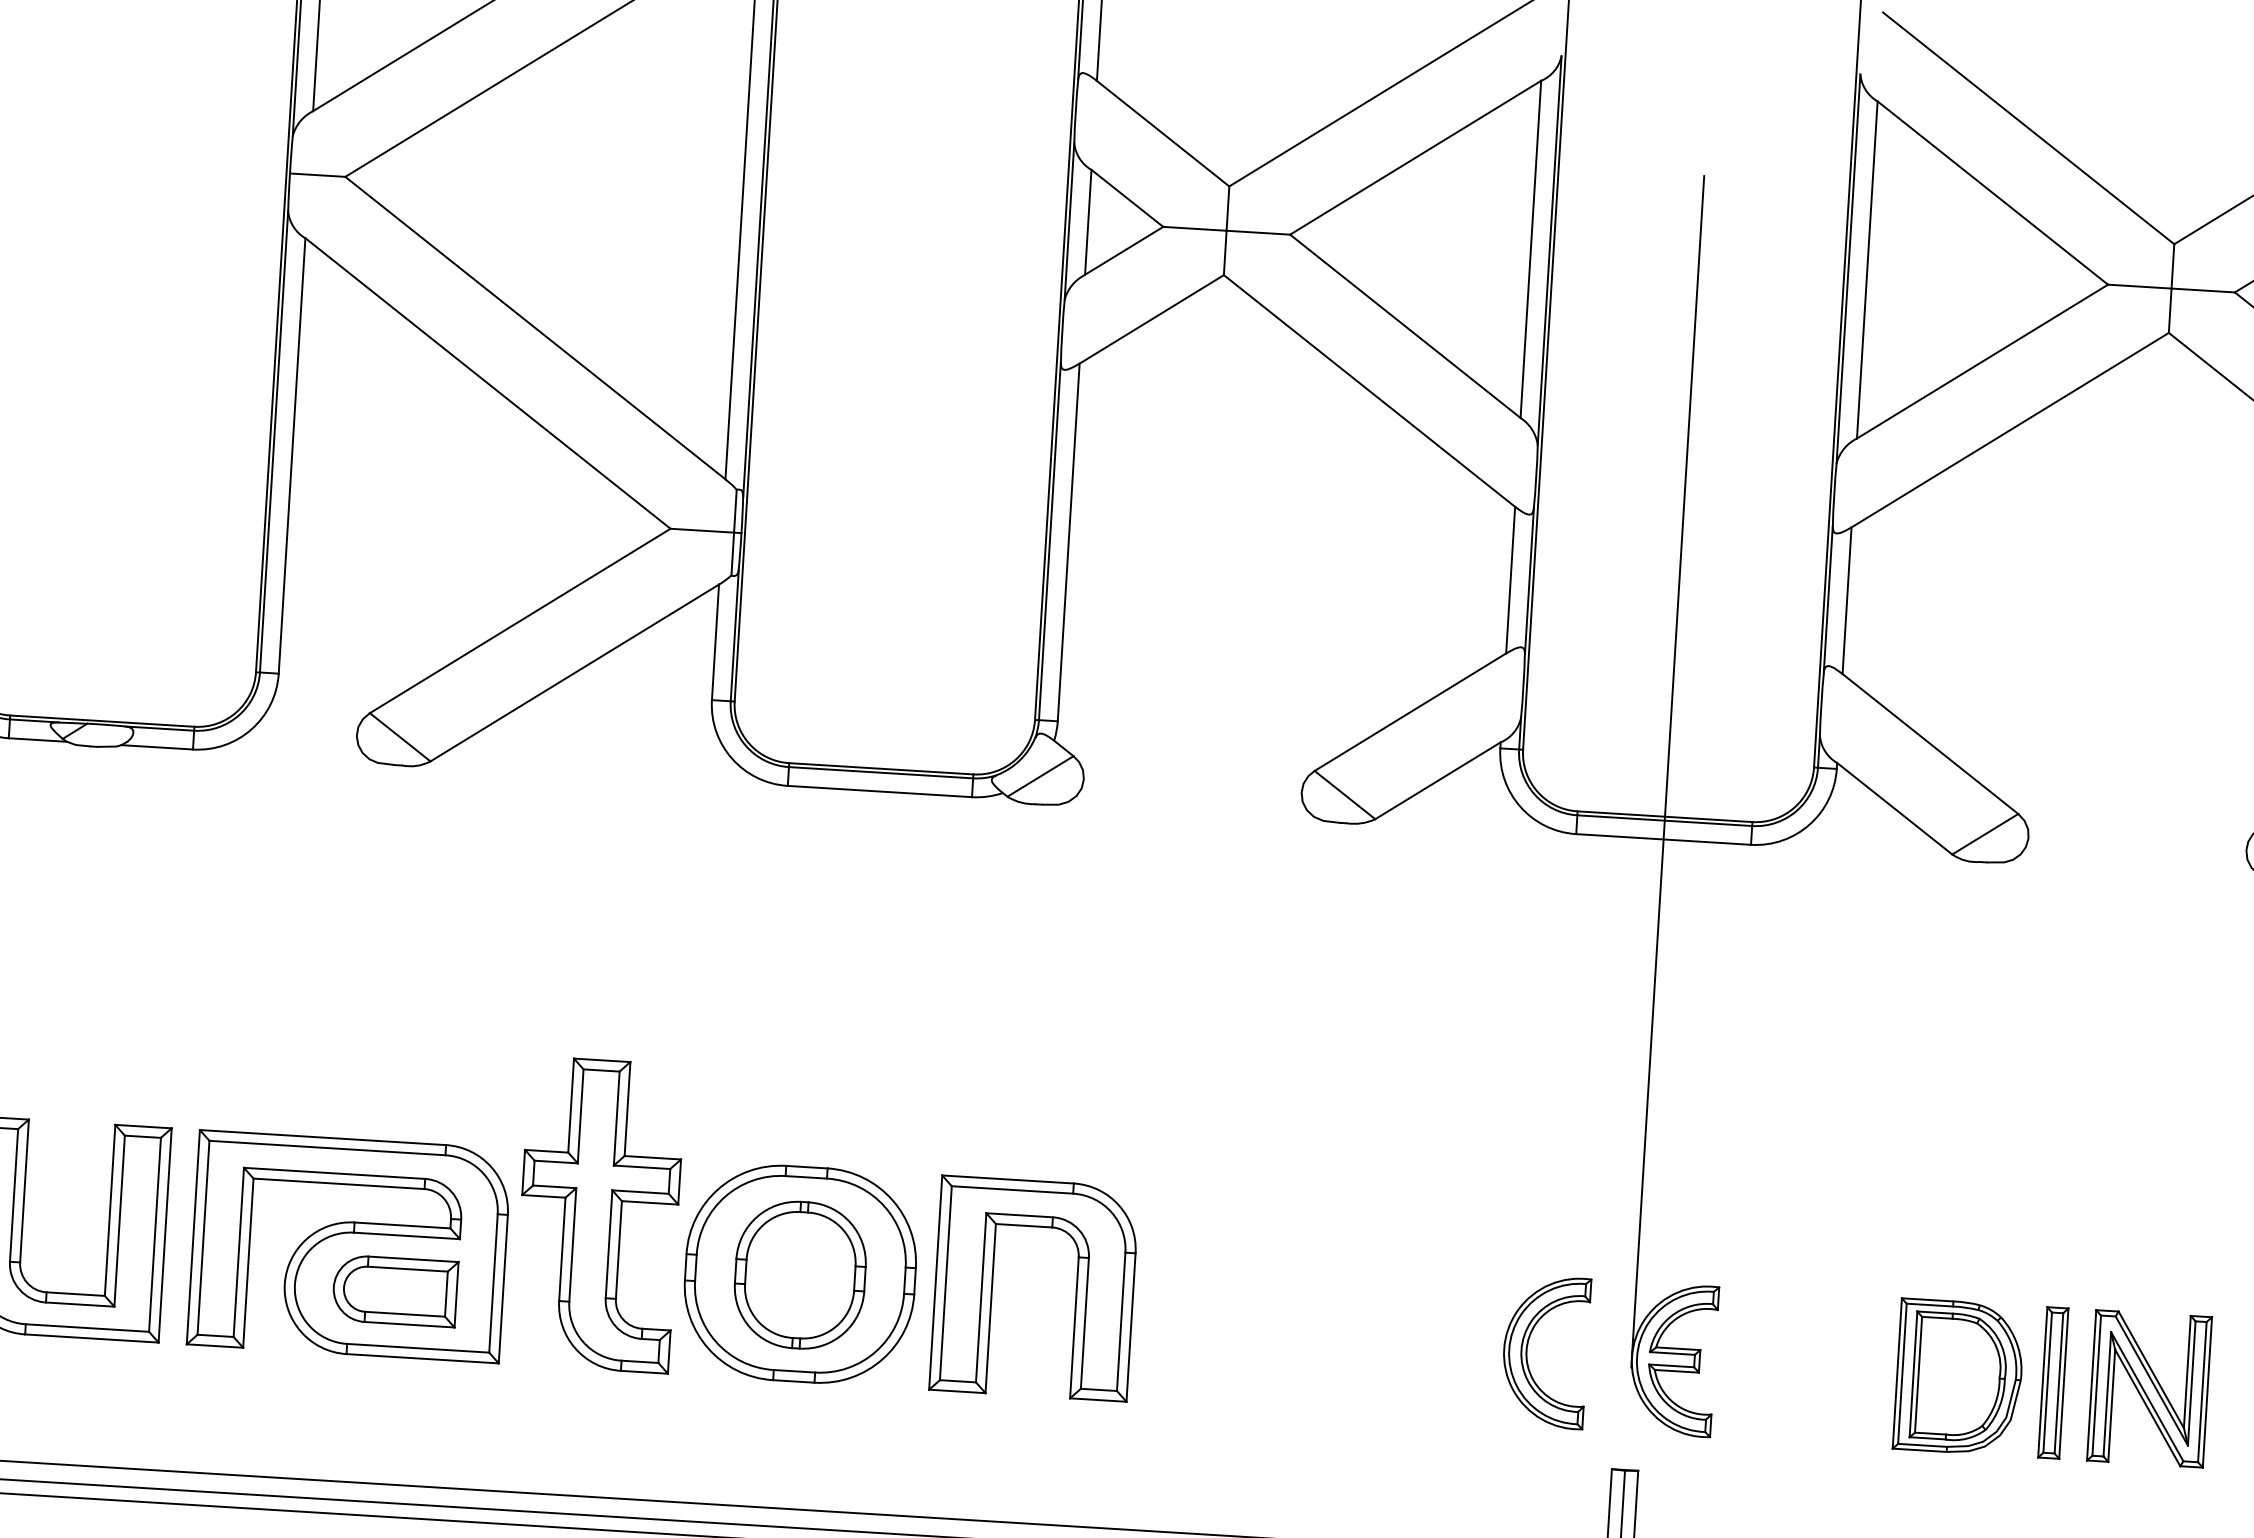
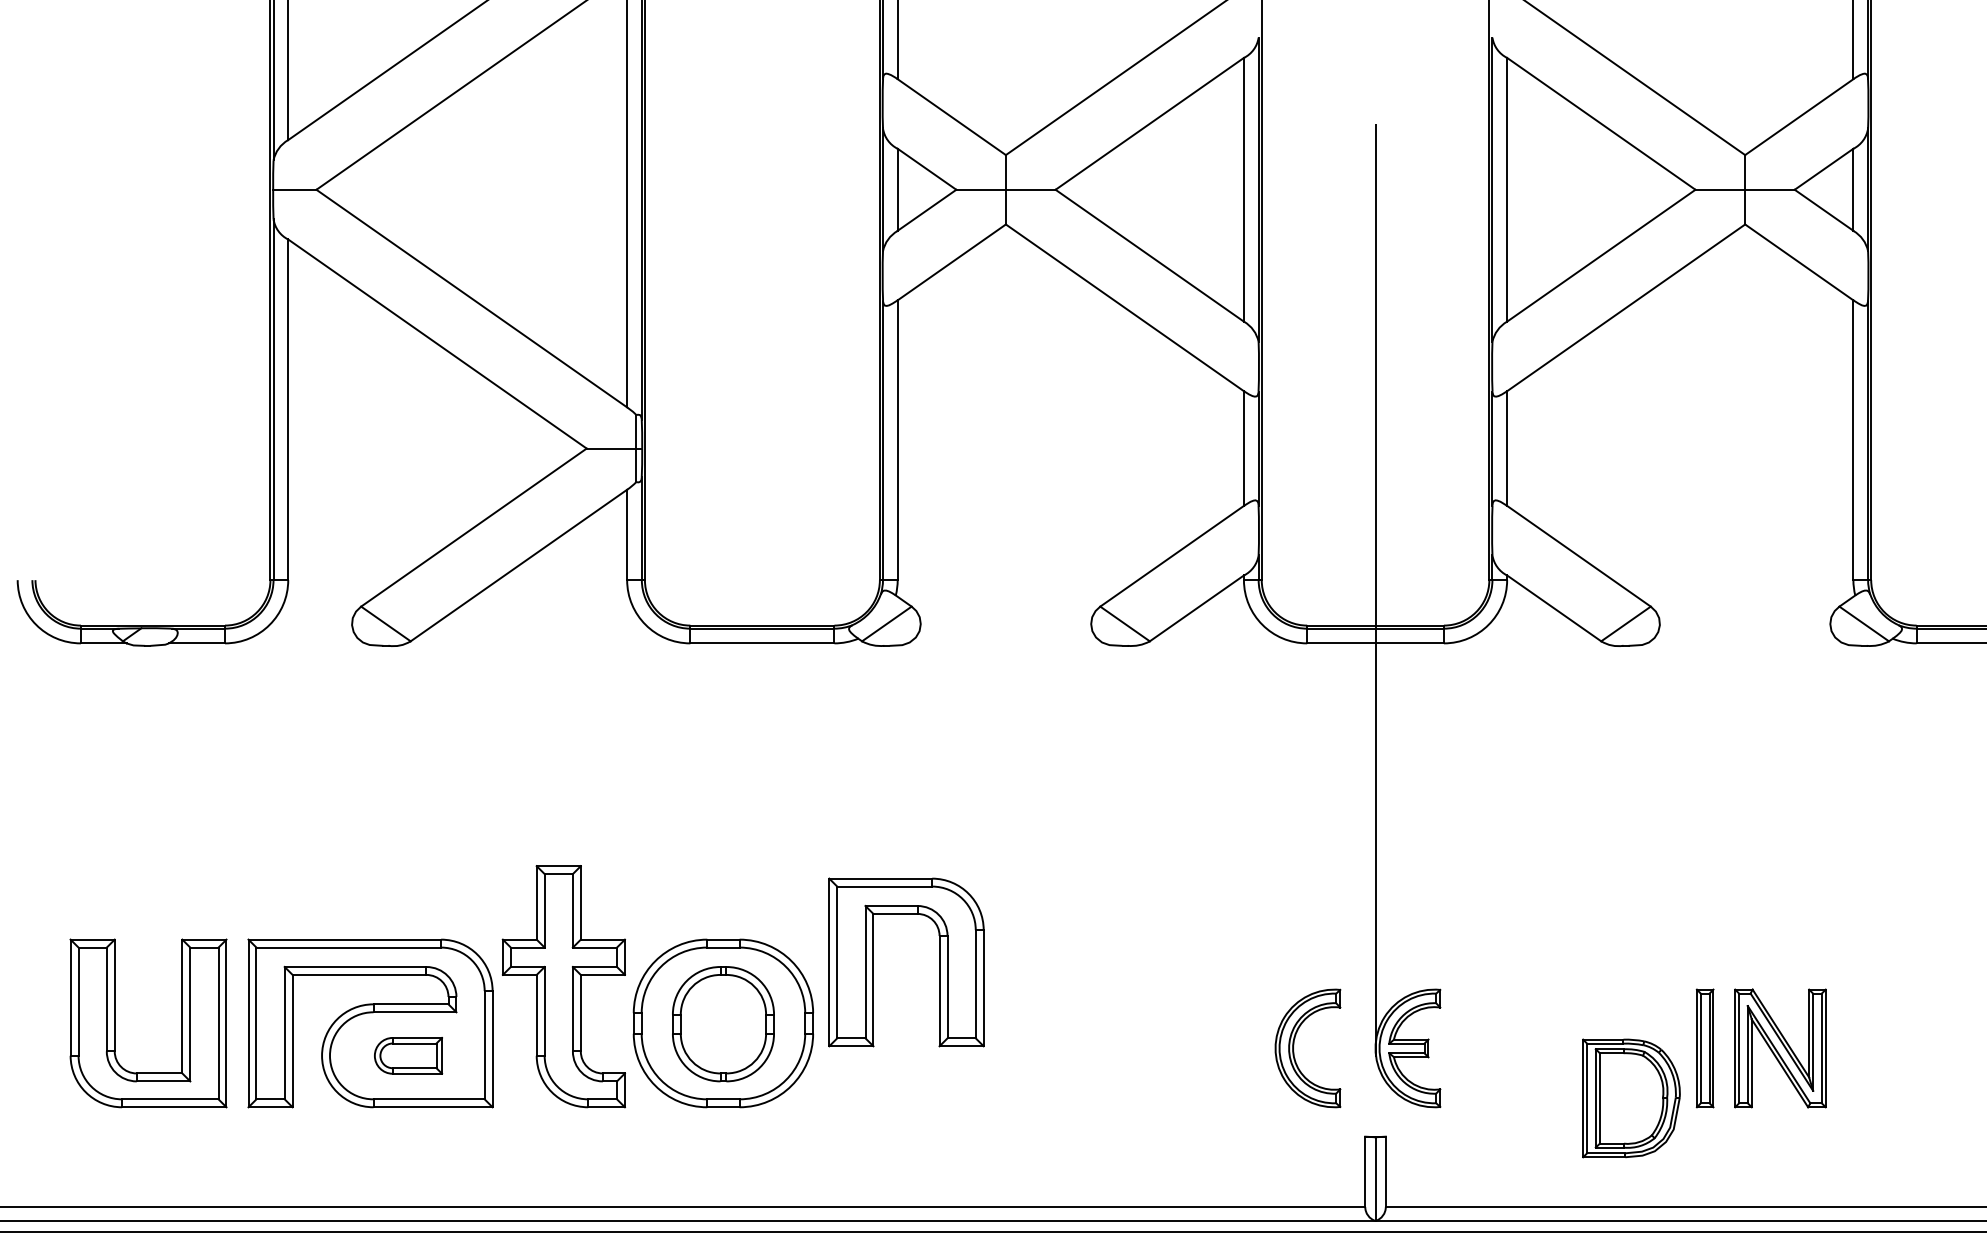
part: (992, 1286) -> (873, 962), moved
part: (395, 1290) -> (408, 1055), size x0.7
part: (1959, 1377) -> (1631, 1098), moved

